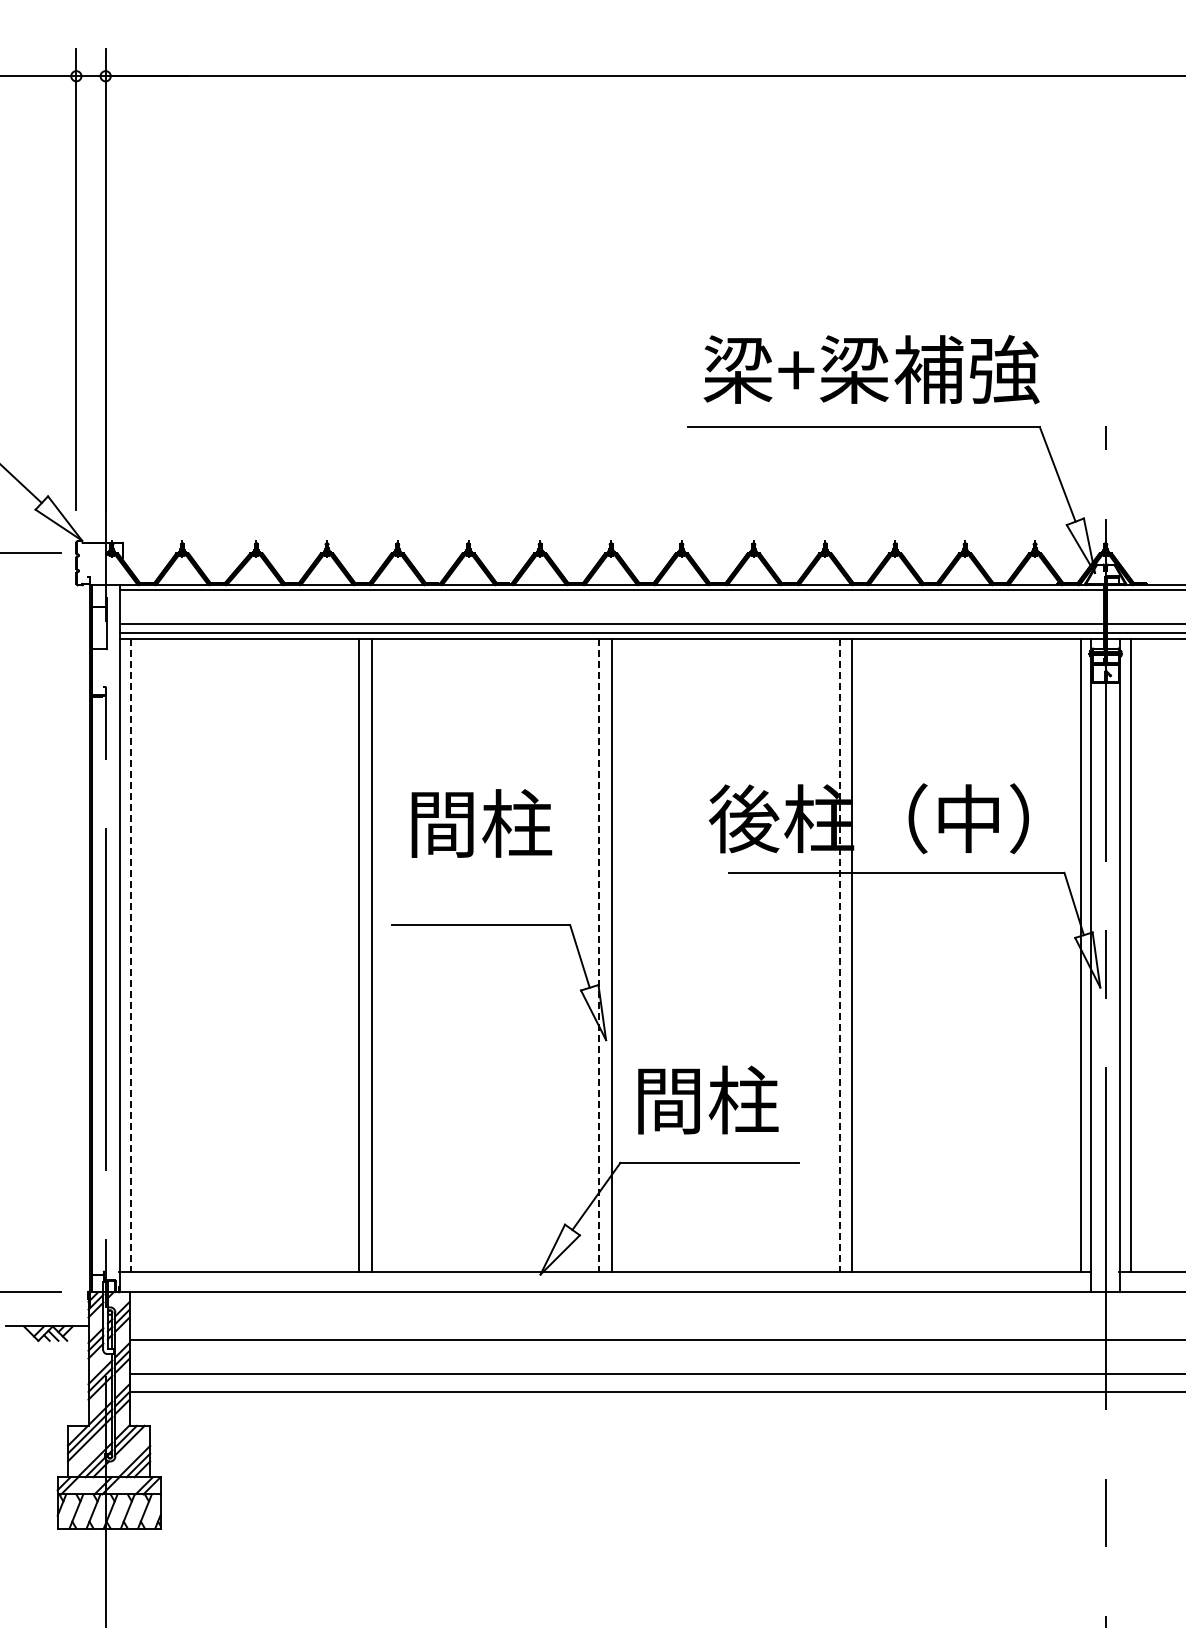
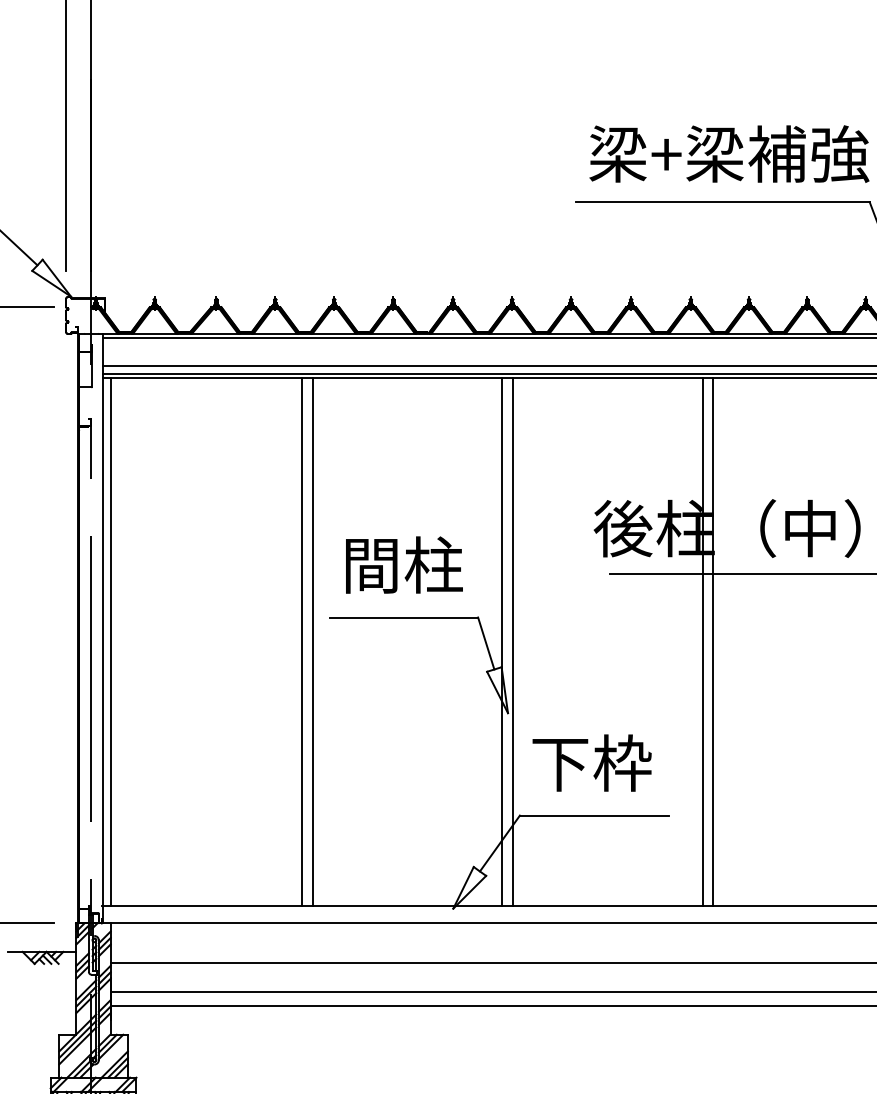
text: (481, 823) -> (404, 565), moved
line: (130, 955) -> (111, 642), dashed -> solid
line: (599, 955) -> (502, 642), dashed -> solid
line: (839, 955) -> (702, 642), dashed -> solid
text: (706, 1099) -> (591, 762), 間柱 -> 下枠

